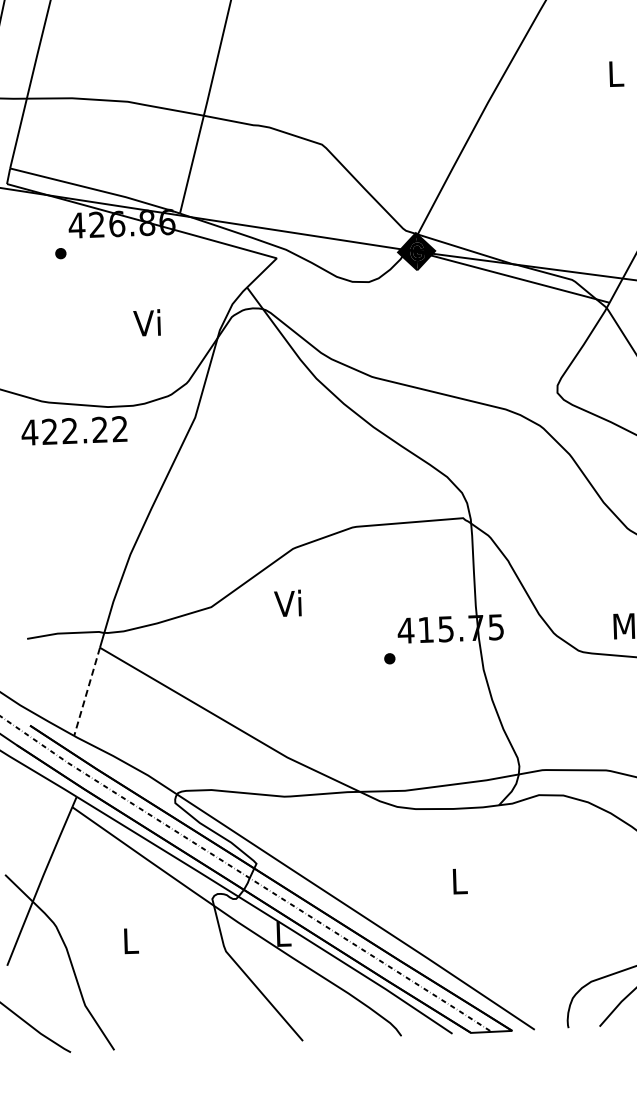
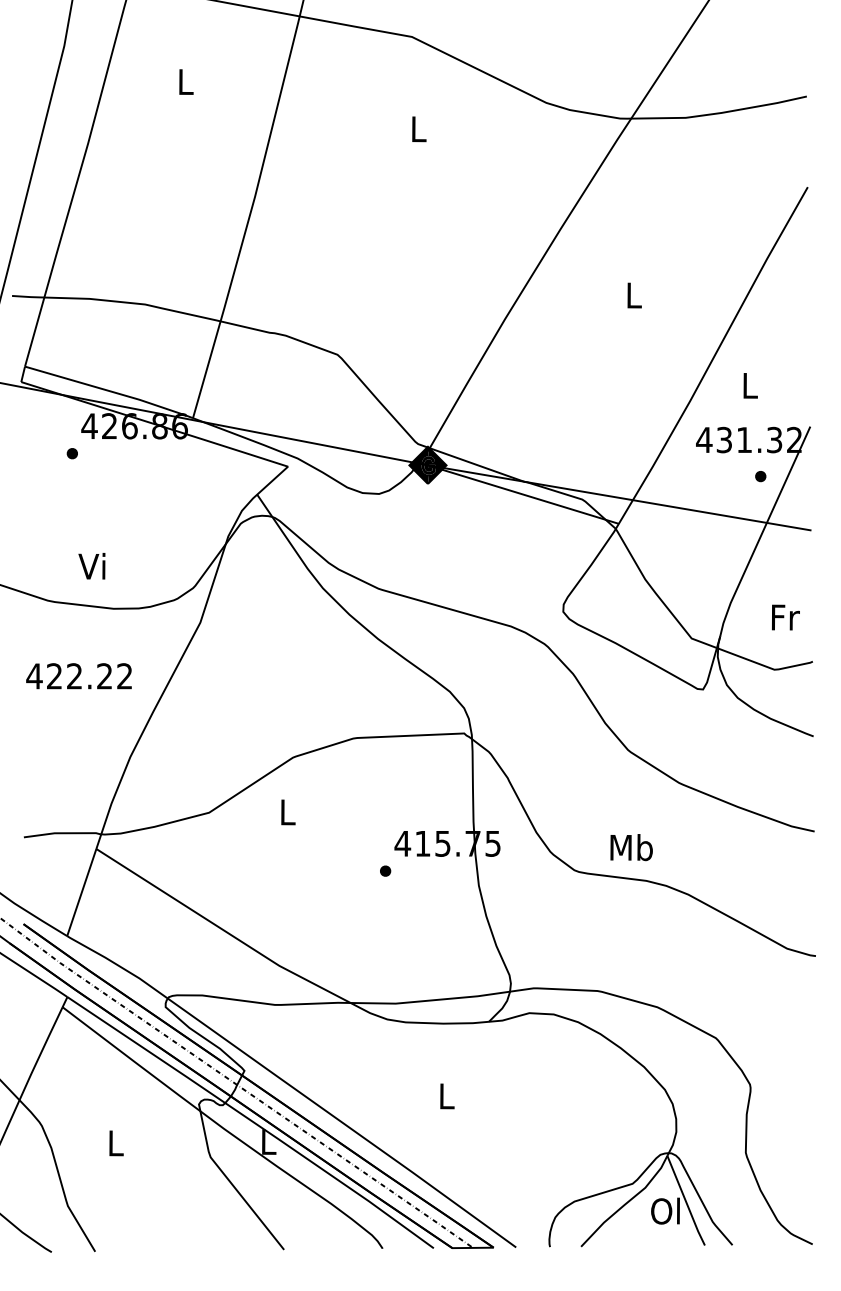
text: (146, 323) -> (91, 566), moved
text: (73, 431) -> (78, 676), moved
text: (287, 603) -> (285, 811), Vi -> L
line: (87, 690) -> (82, 891), dashed -> solid

